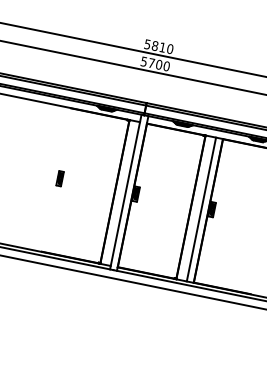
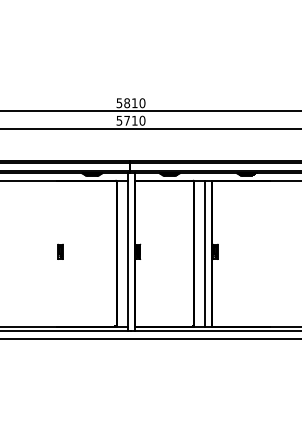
text: (158, 64) -> (134, 120), 5700 -> 5710

